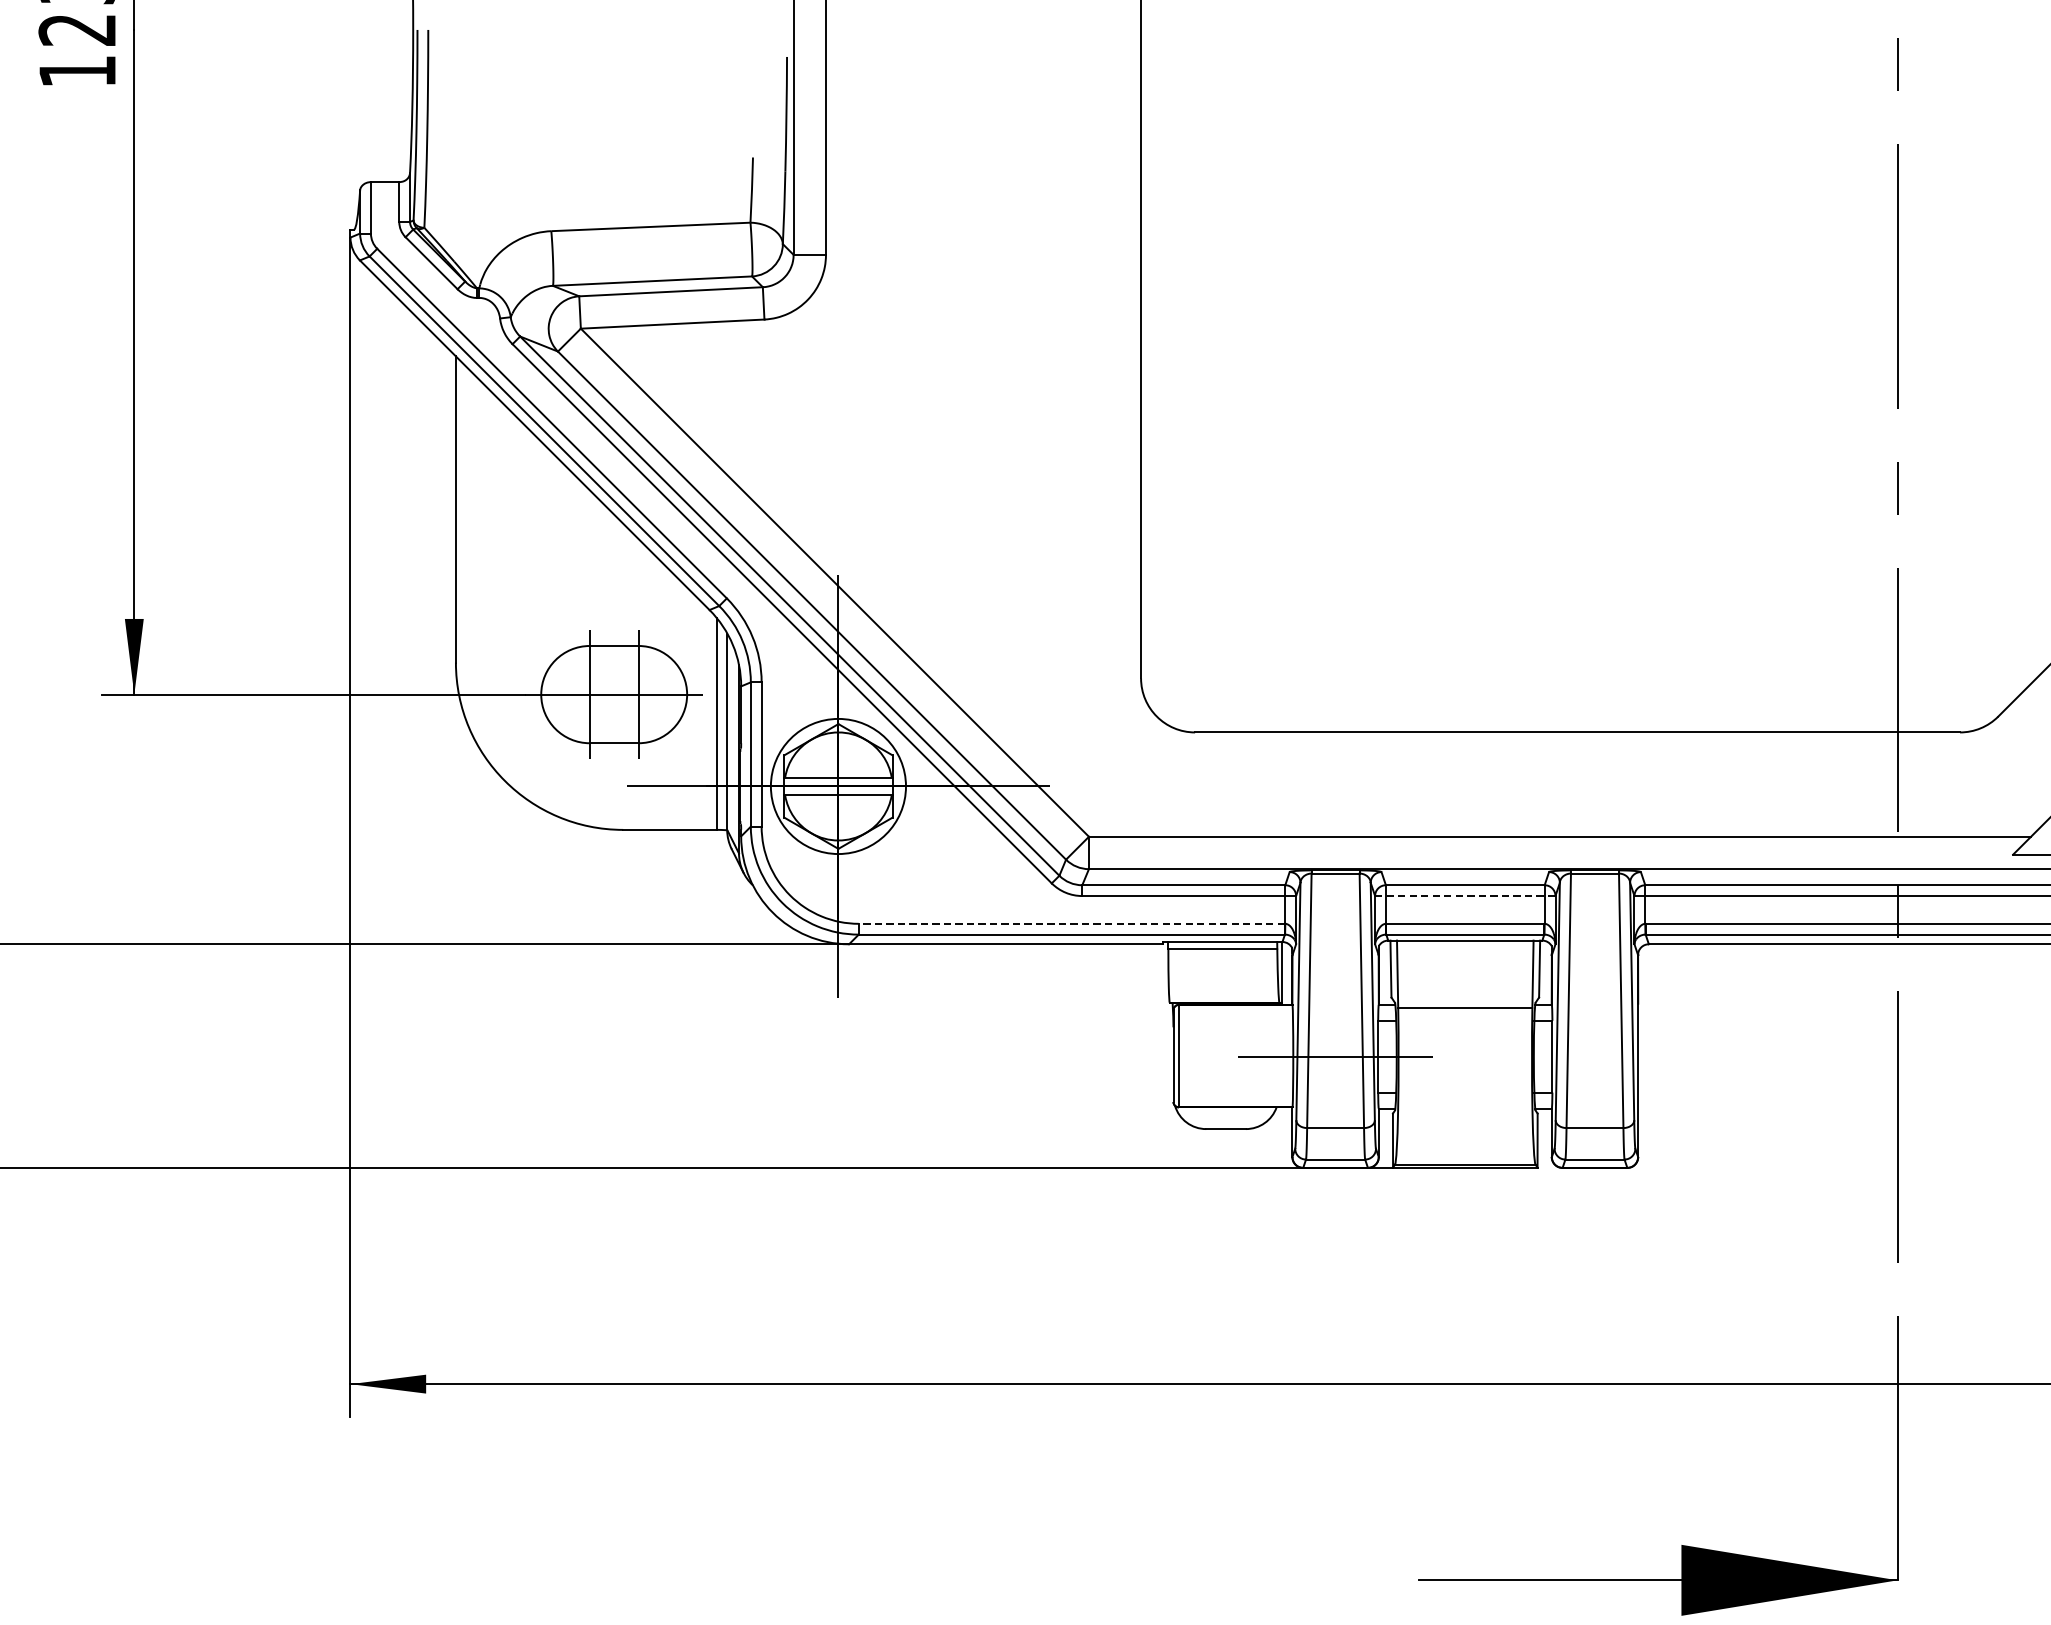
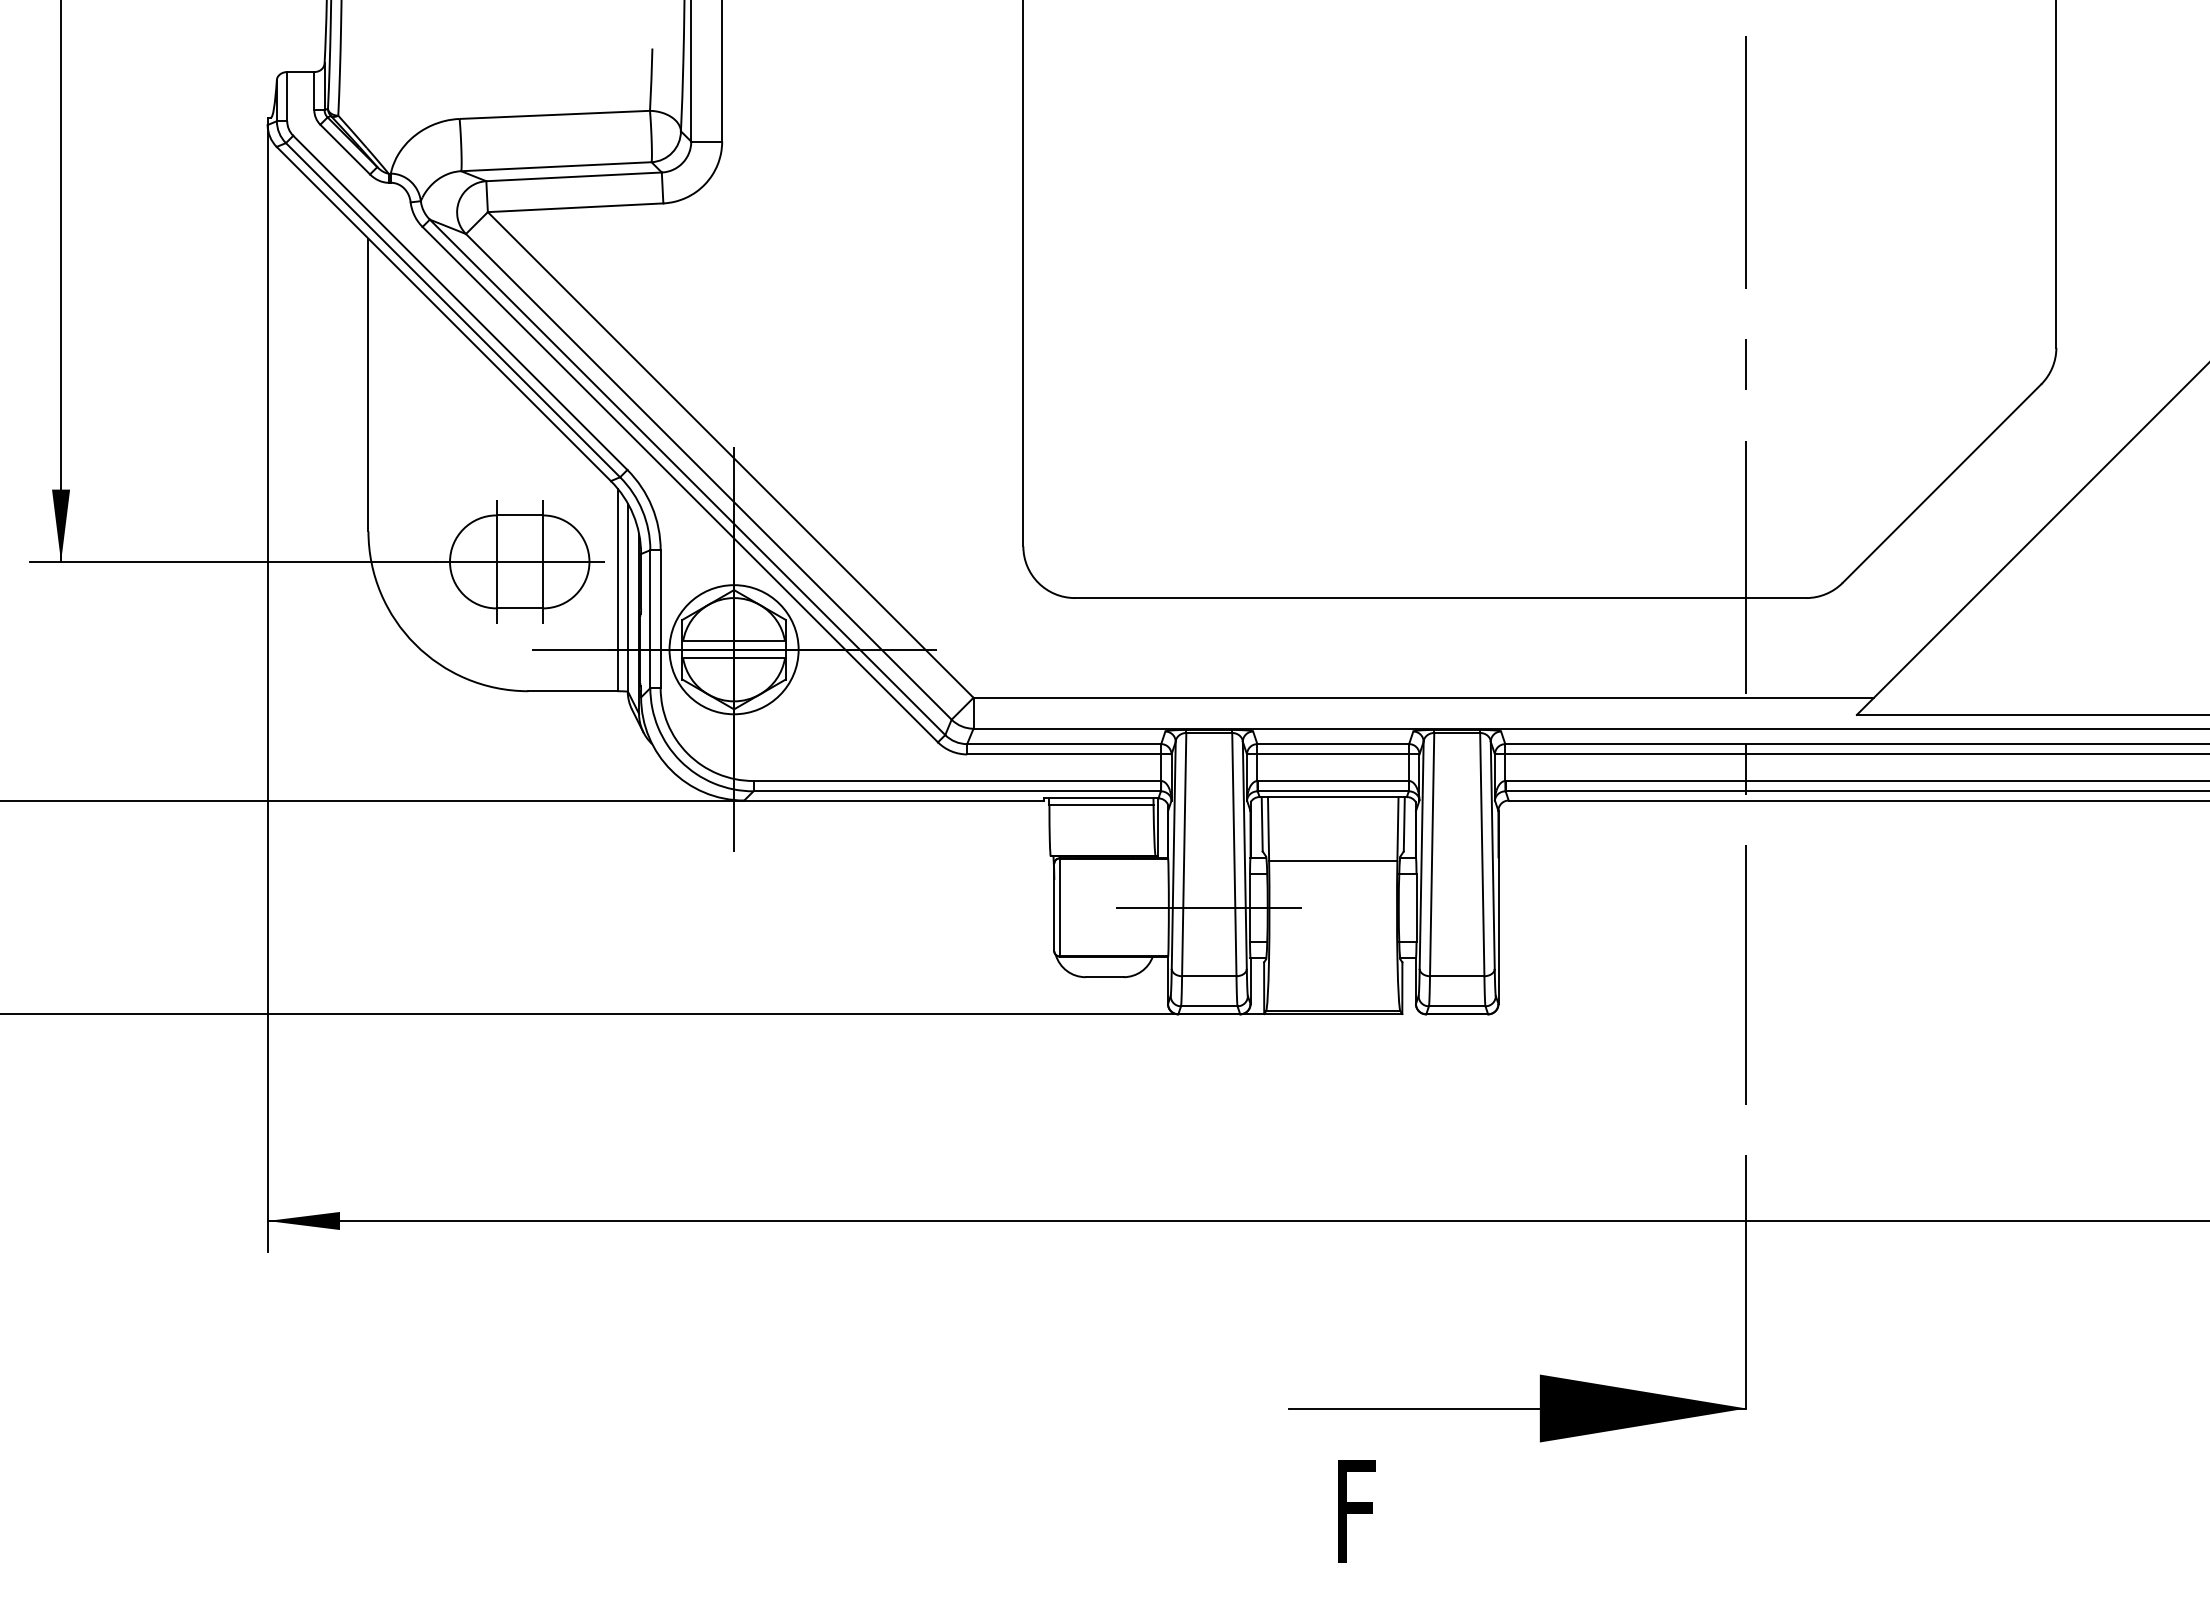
line: (1465, 896) -> (1333, 754), dashed -> solid
line: (1072, 924) -> (957, 781), dashed -> solid

